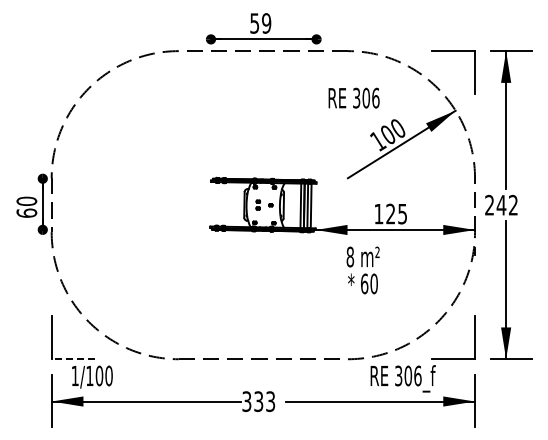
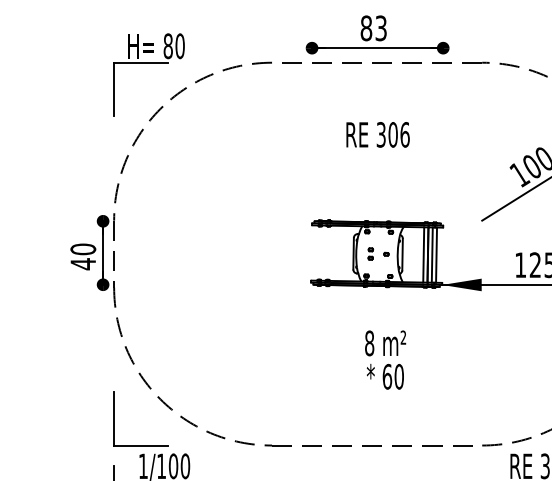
text: (260, 23) -> (373, 28), 59 -> 83
part: (79, 51) -> (148, 63), added
text: (353, 97) -> (377, 134), moved
text: (26, 213) -> (82, 264), 60 -> 40
text: (362, 270) -> (384, 360), moved
line: (73, 359) -> (141, 445), dashed -> solid

